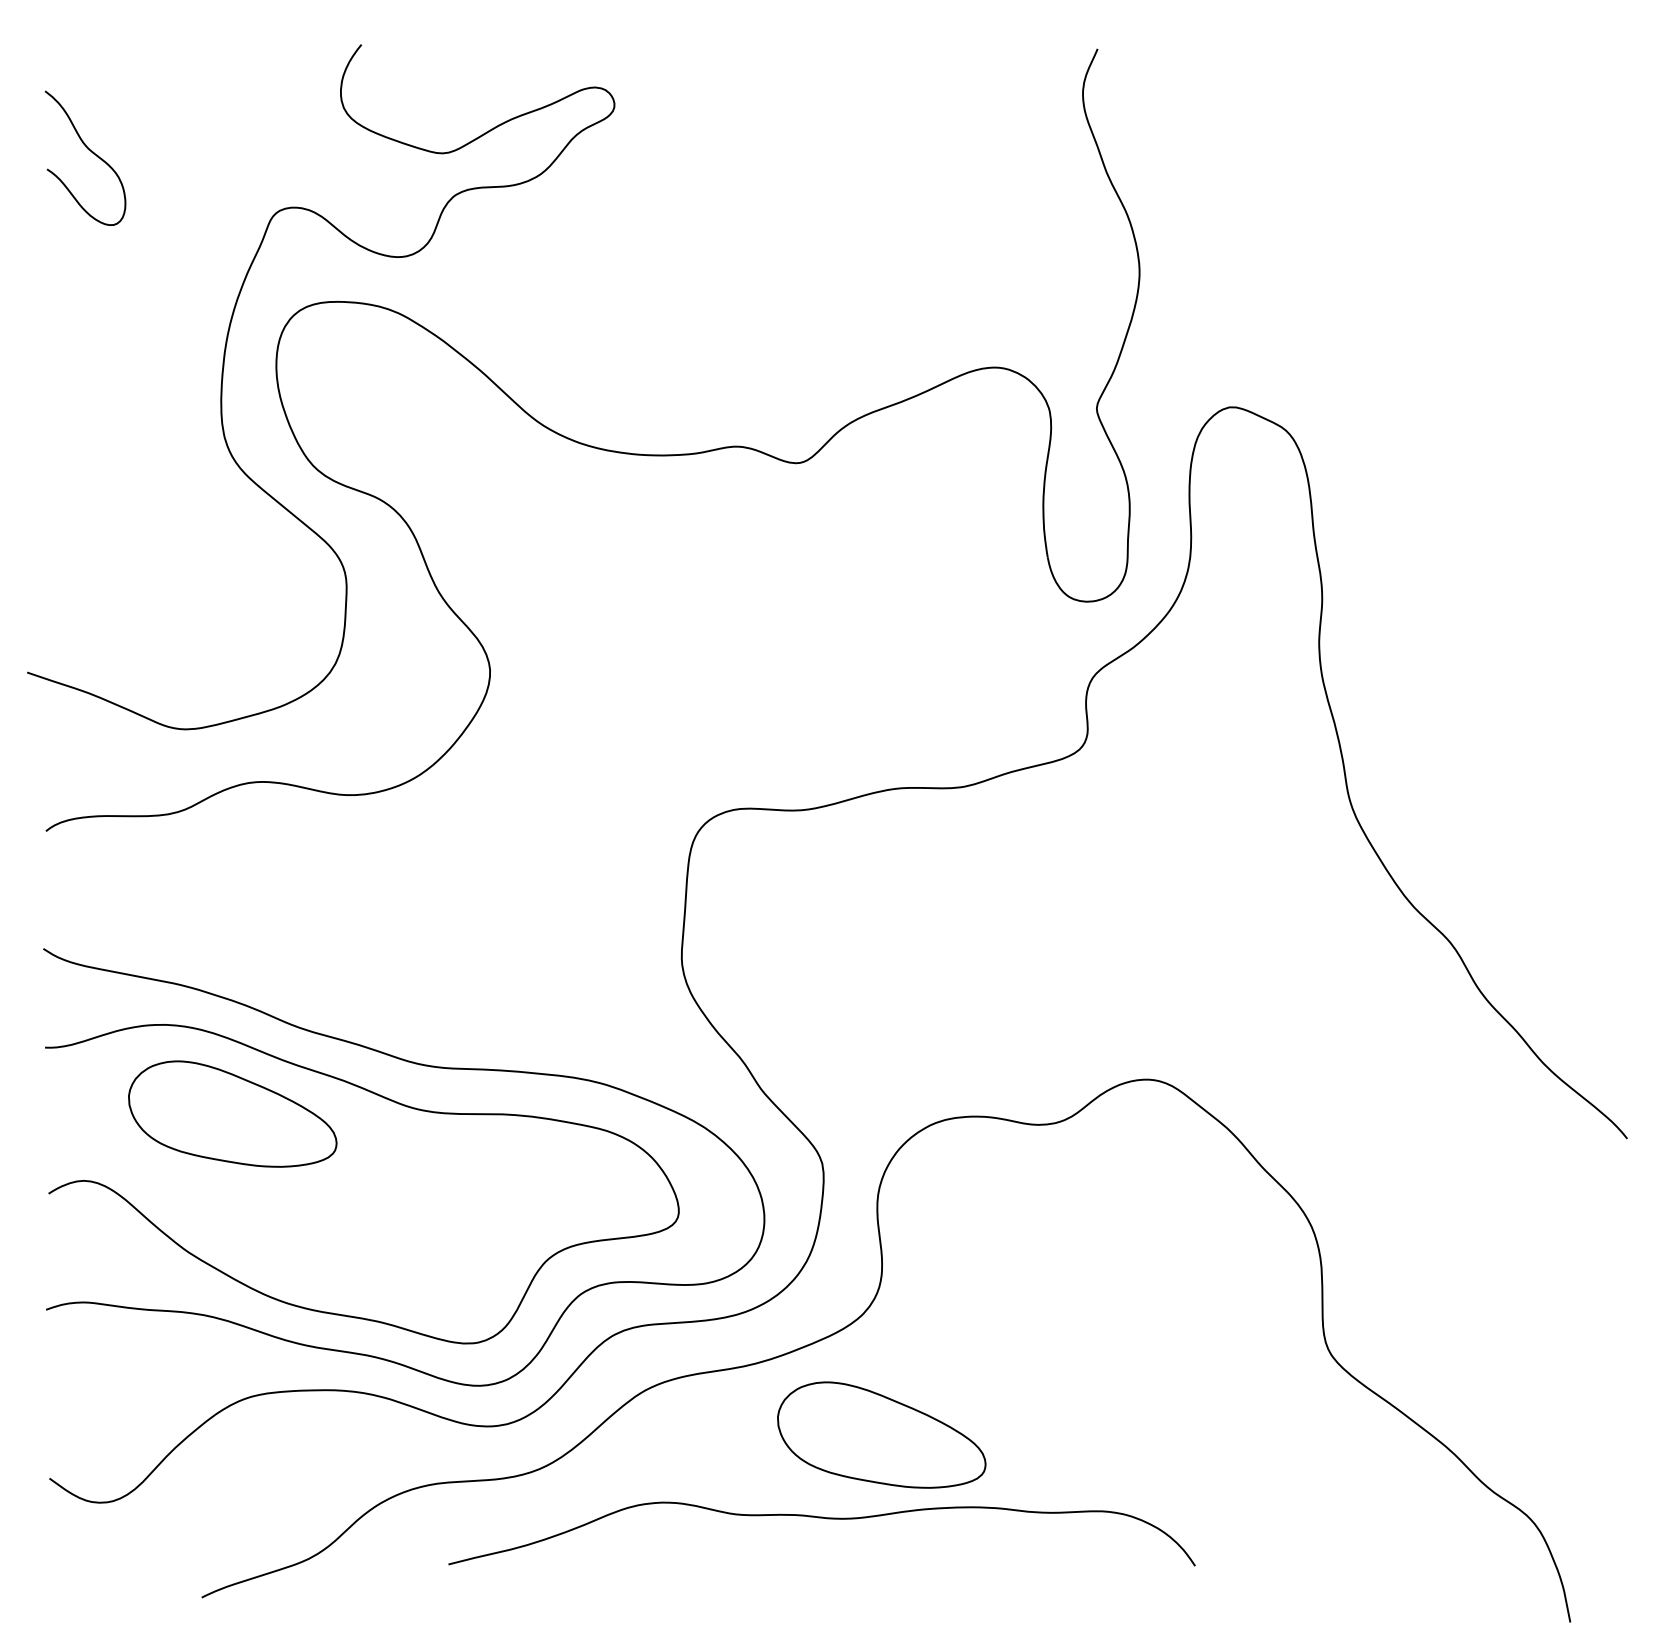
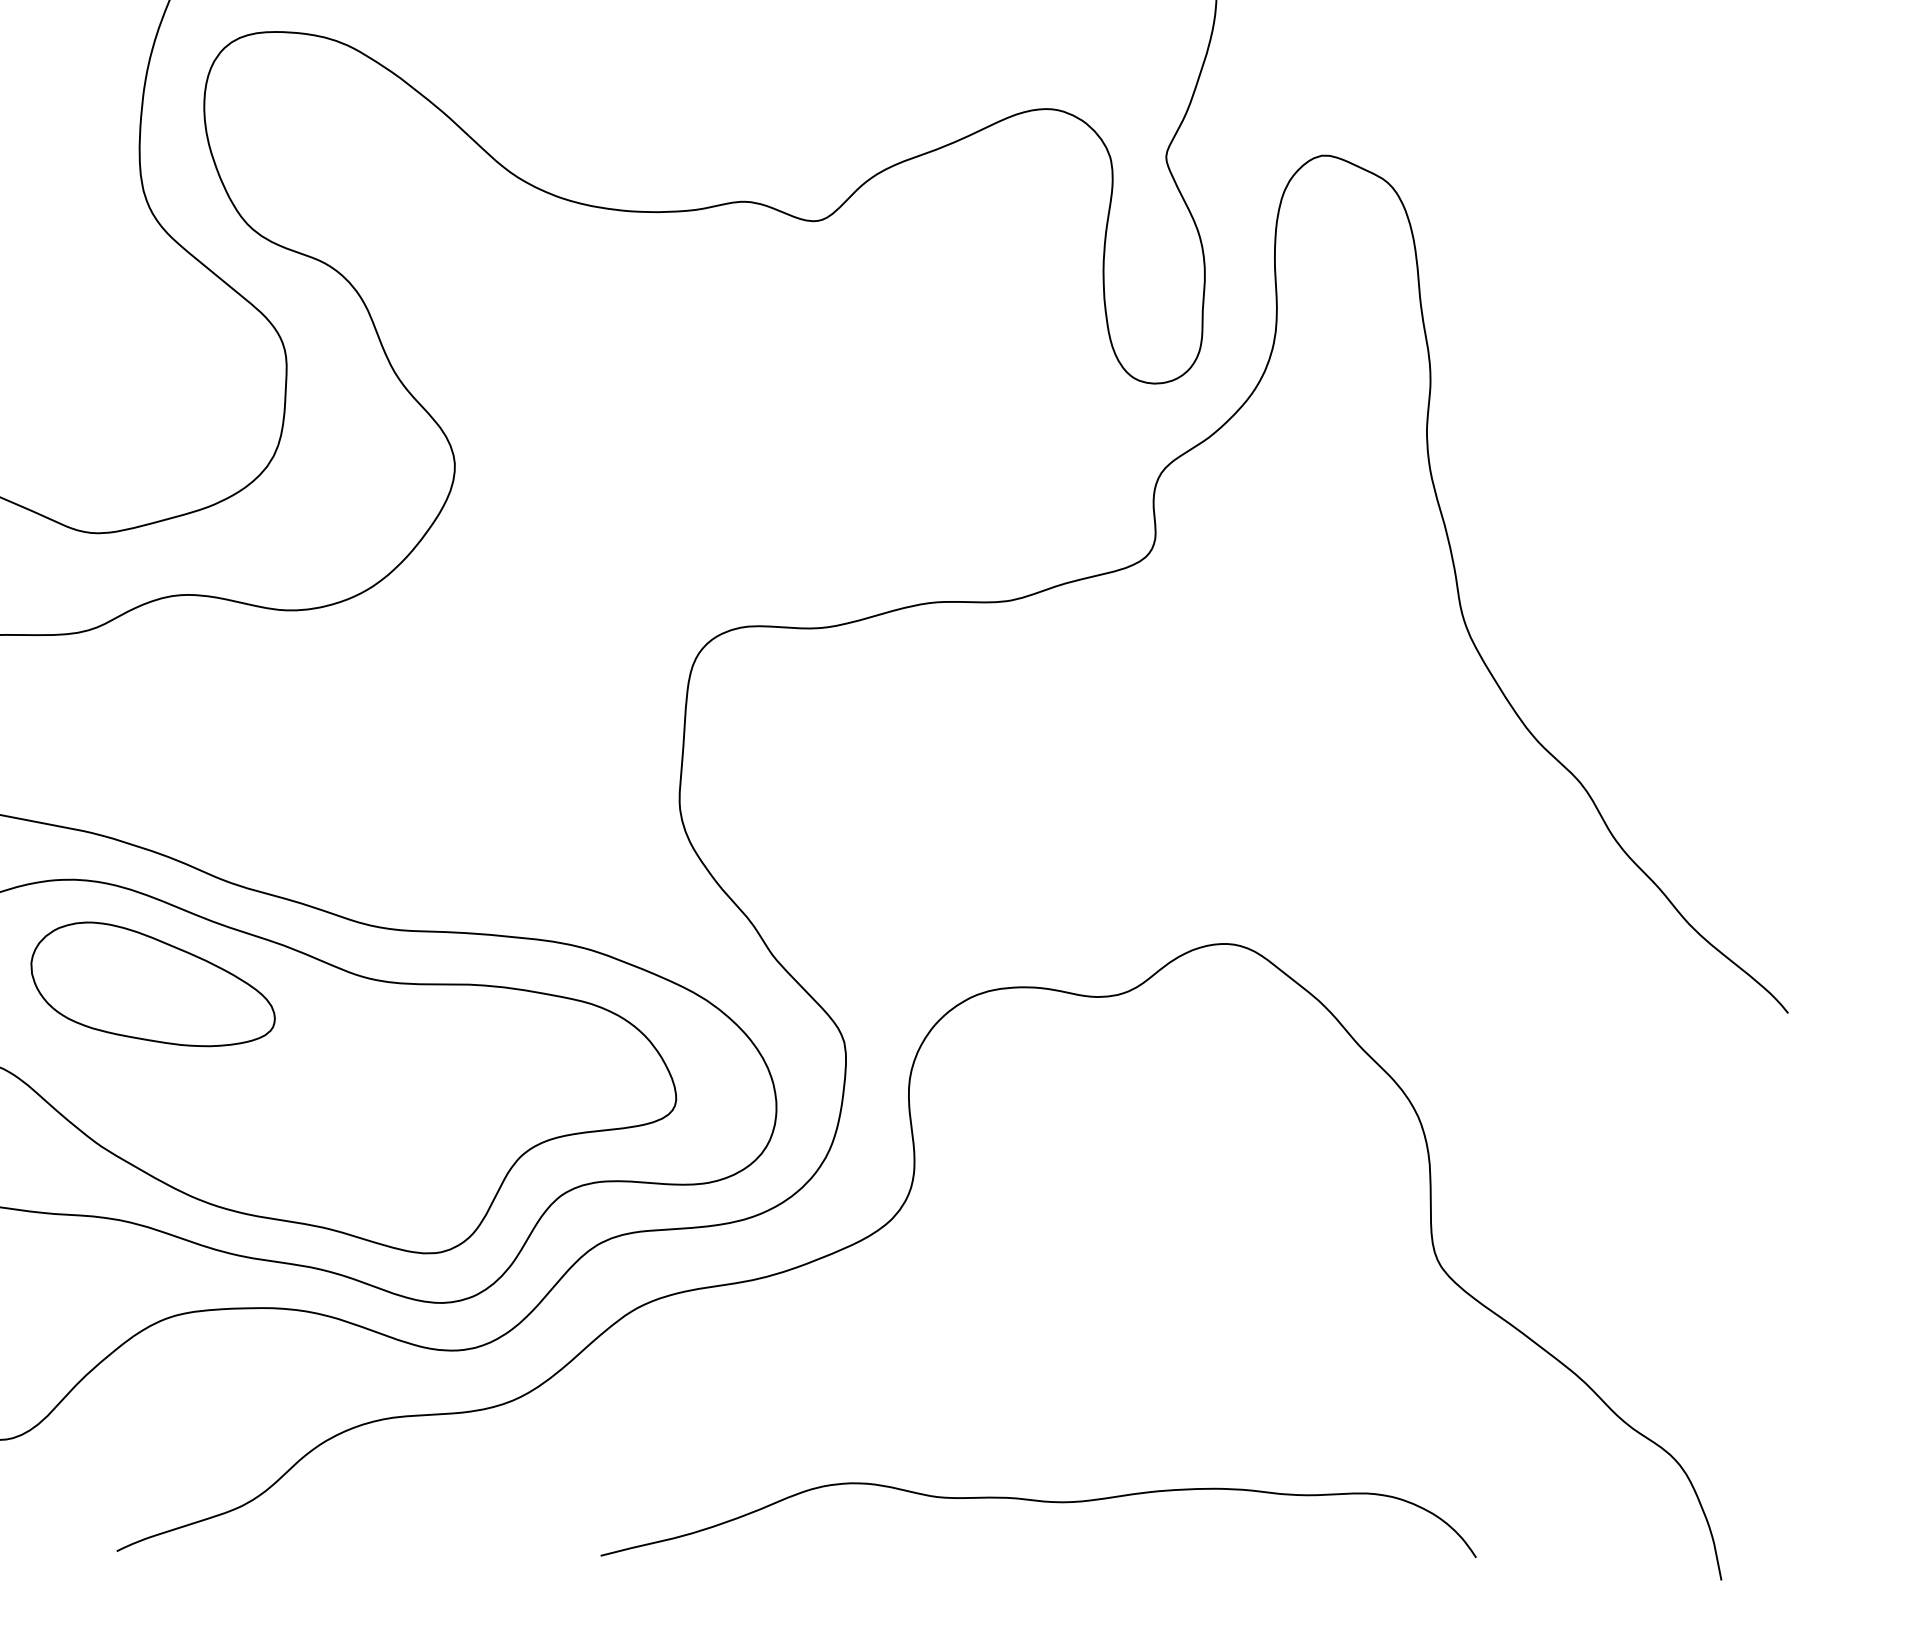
part: (881, 1434) -> (913, 1360), removed
curve: (826, 1519) -> (1043, 1503), moved

